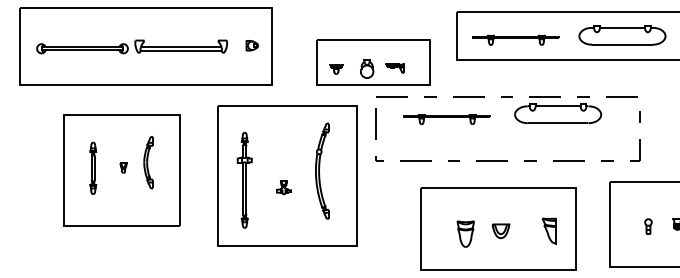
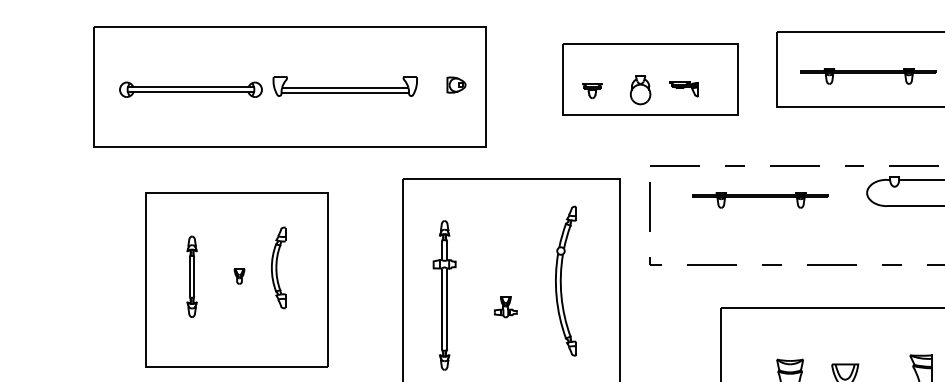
part: (373, 62) -> (650, 80), moved
part: (121, 170) -> (236, 280), moved

